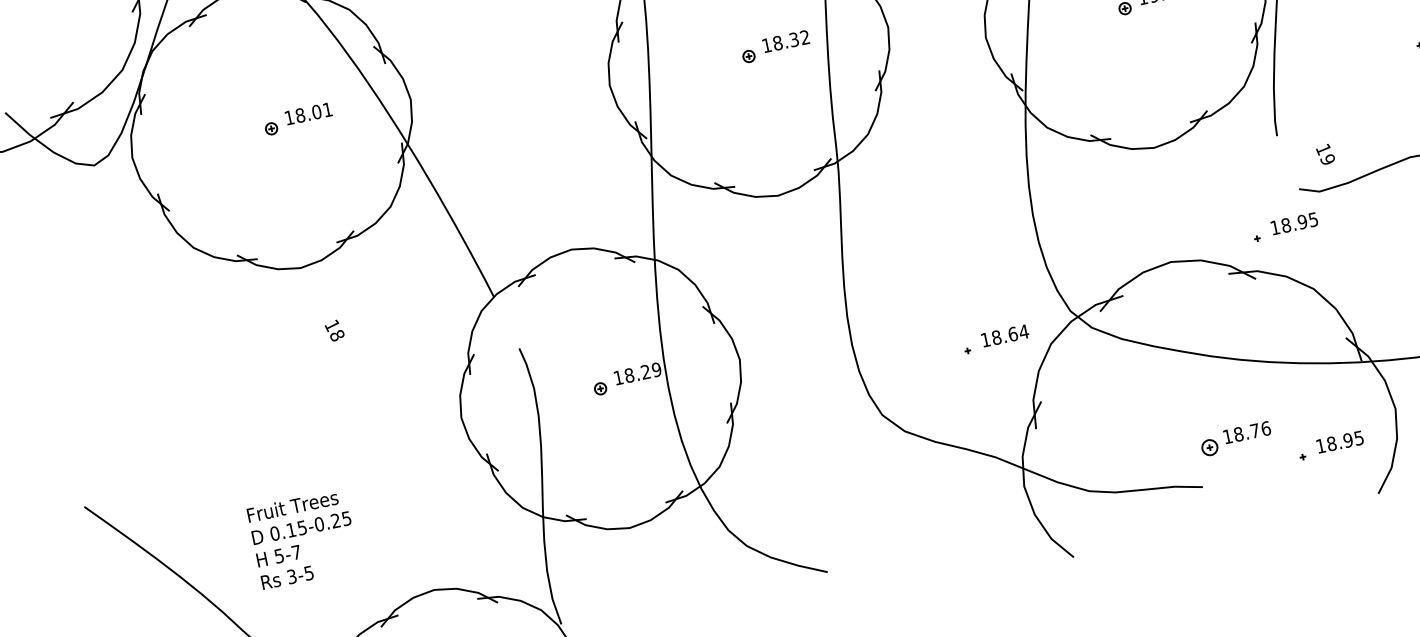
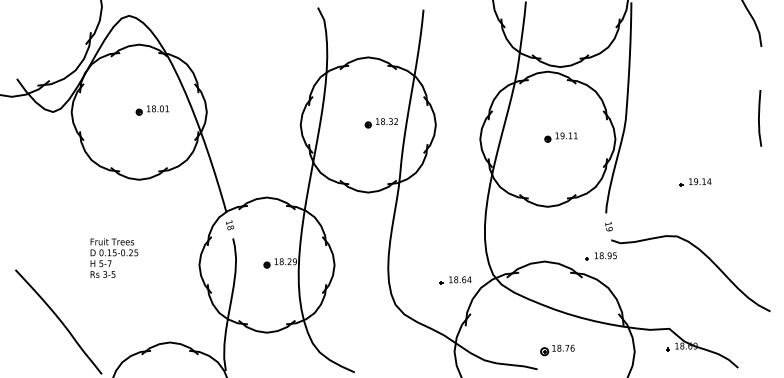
text: (1324, 154) -> (608, 226), moved
text: (335, 330) -> (230, 225), moved
part: (1329, 445) -> (600, 362), removed
text: (303, 537) -> (114, 257), moved

